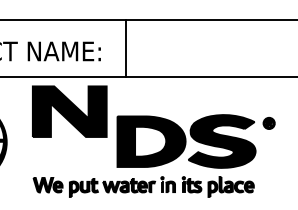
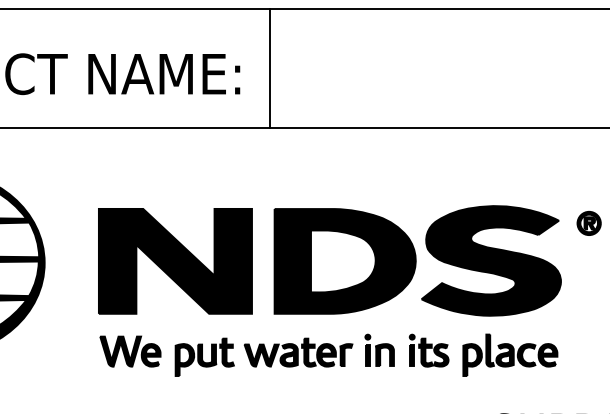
line: (126, 48) -> (270, 67), moved
part: (69, 111) -> (174, 260), moved

